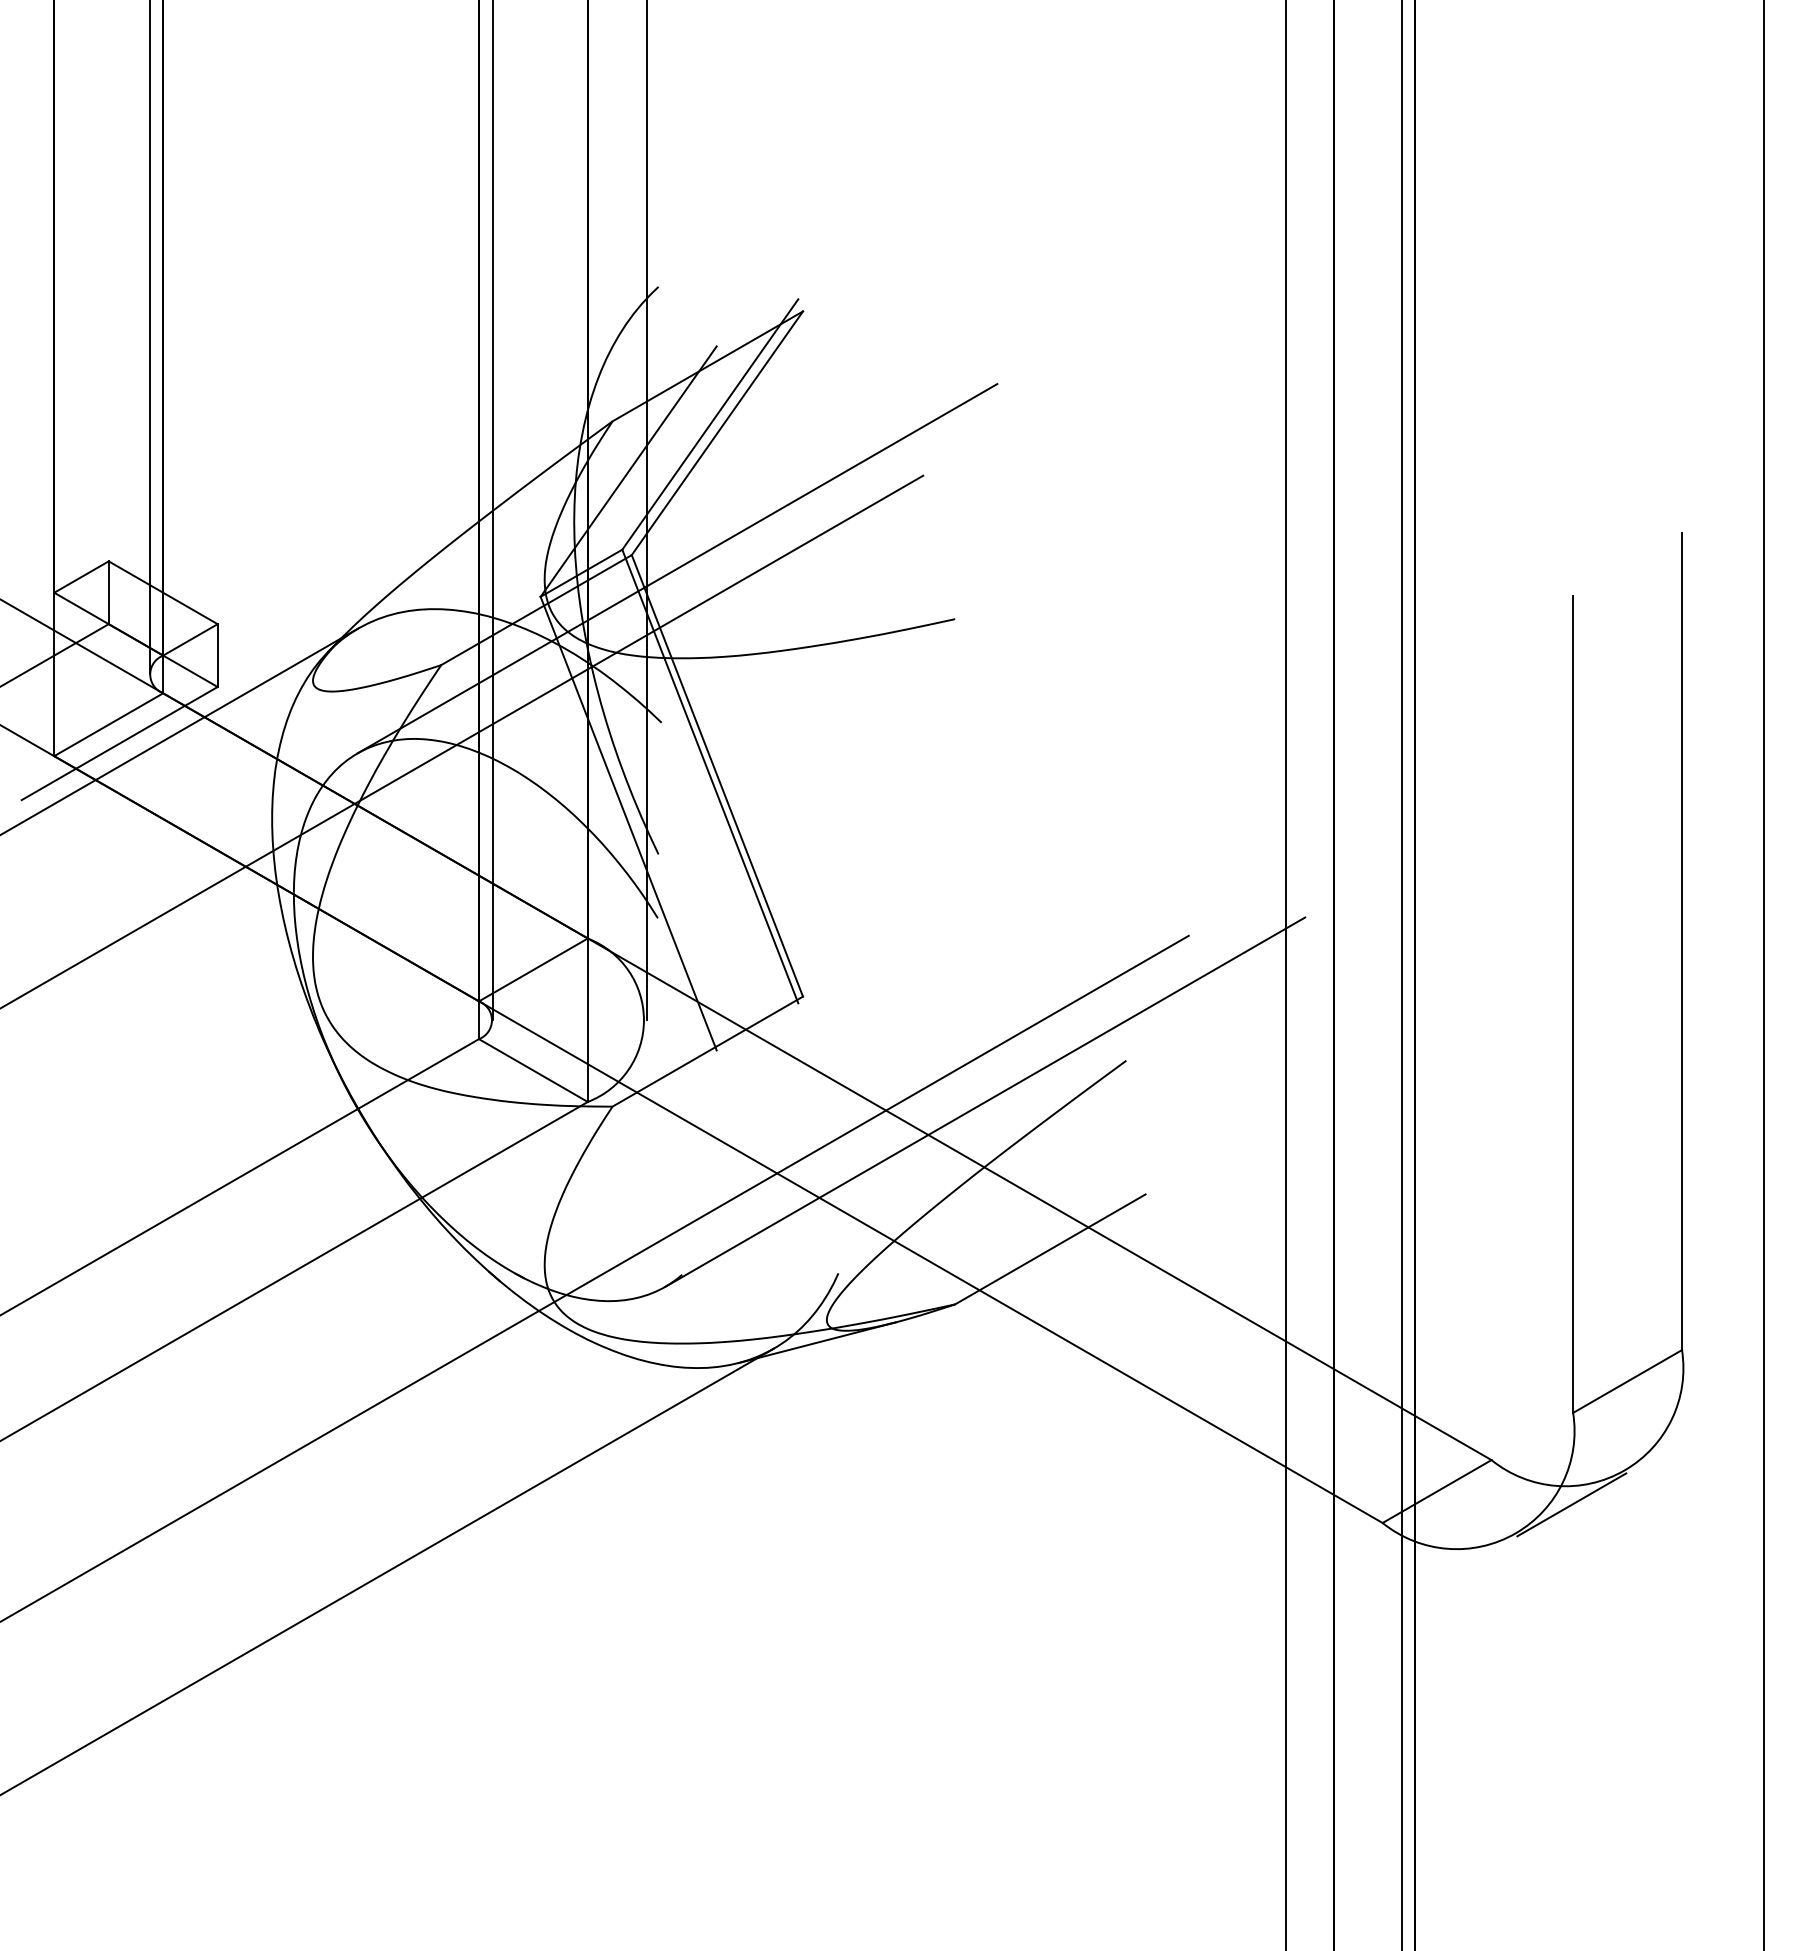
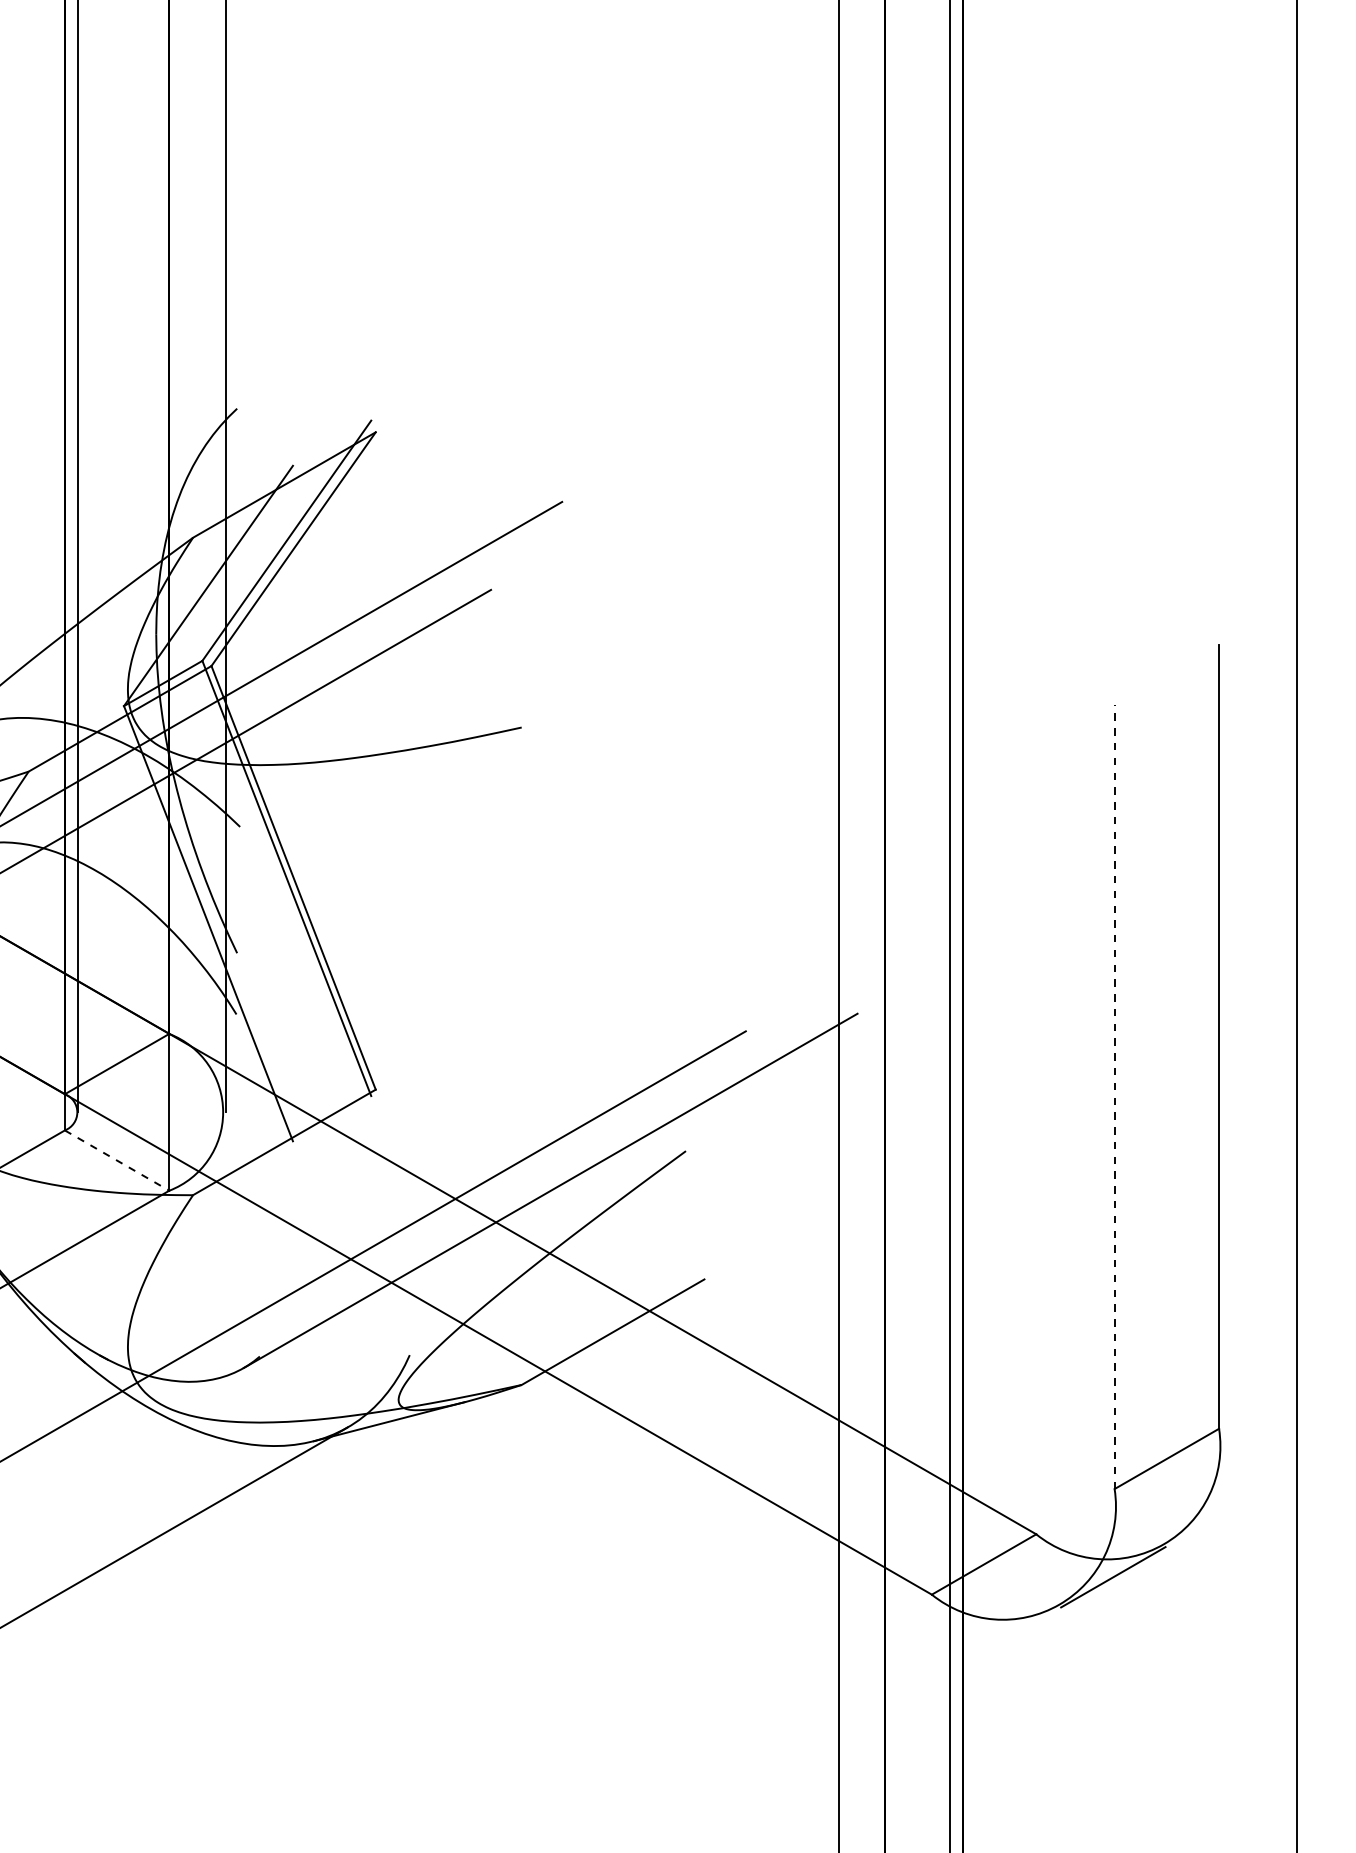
line: (1573, 1004) -> (1114, 1097), solid -> dashed
line: (533, 1070) -> (117, 1160), solid -> dashed

